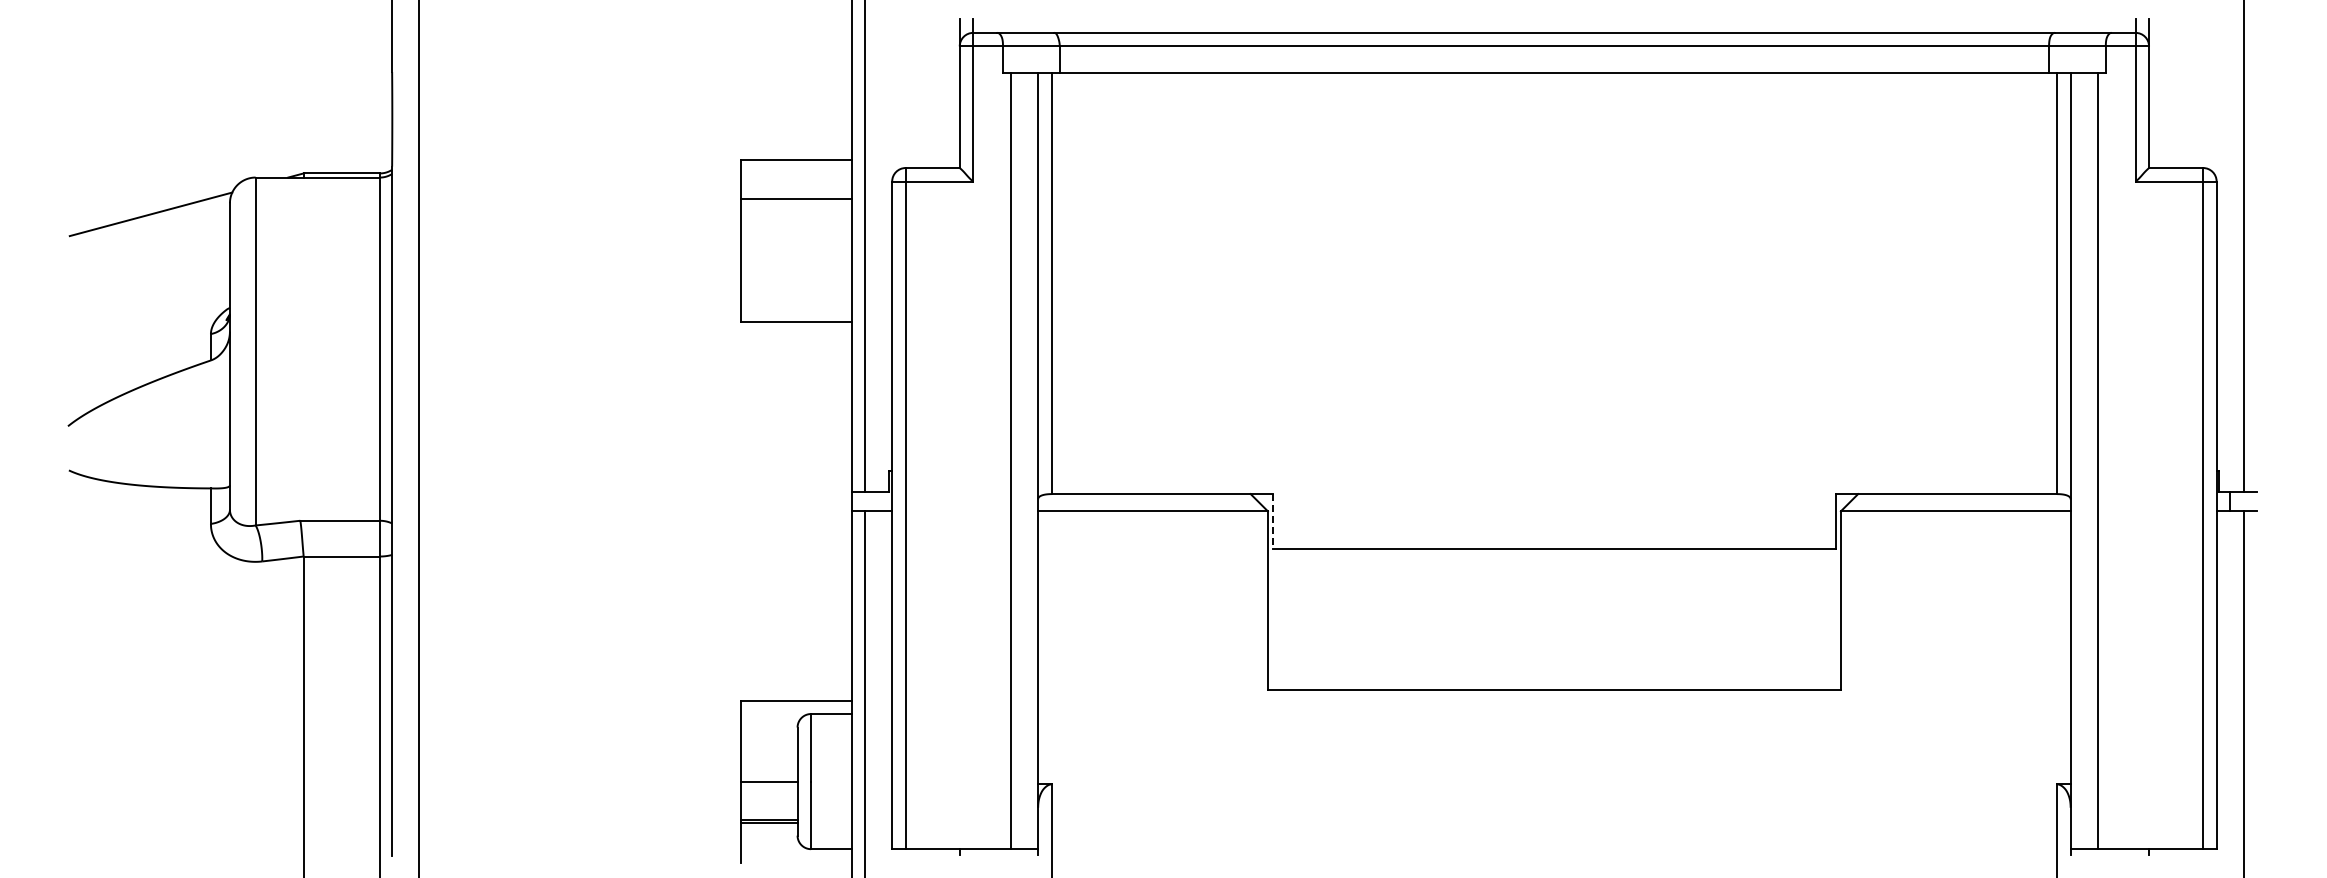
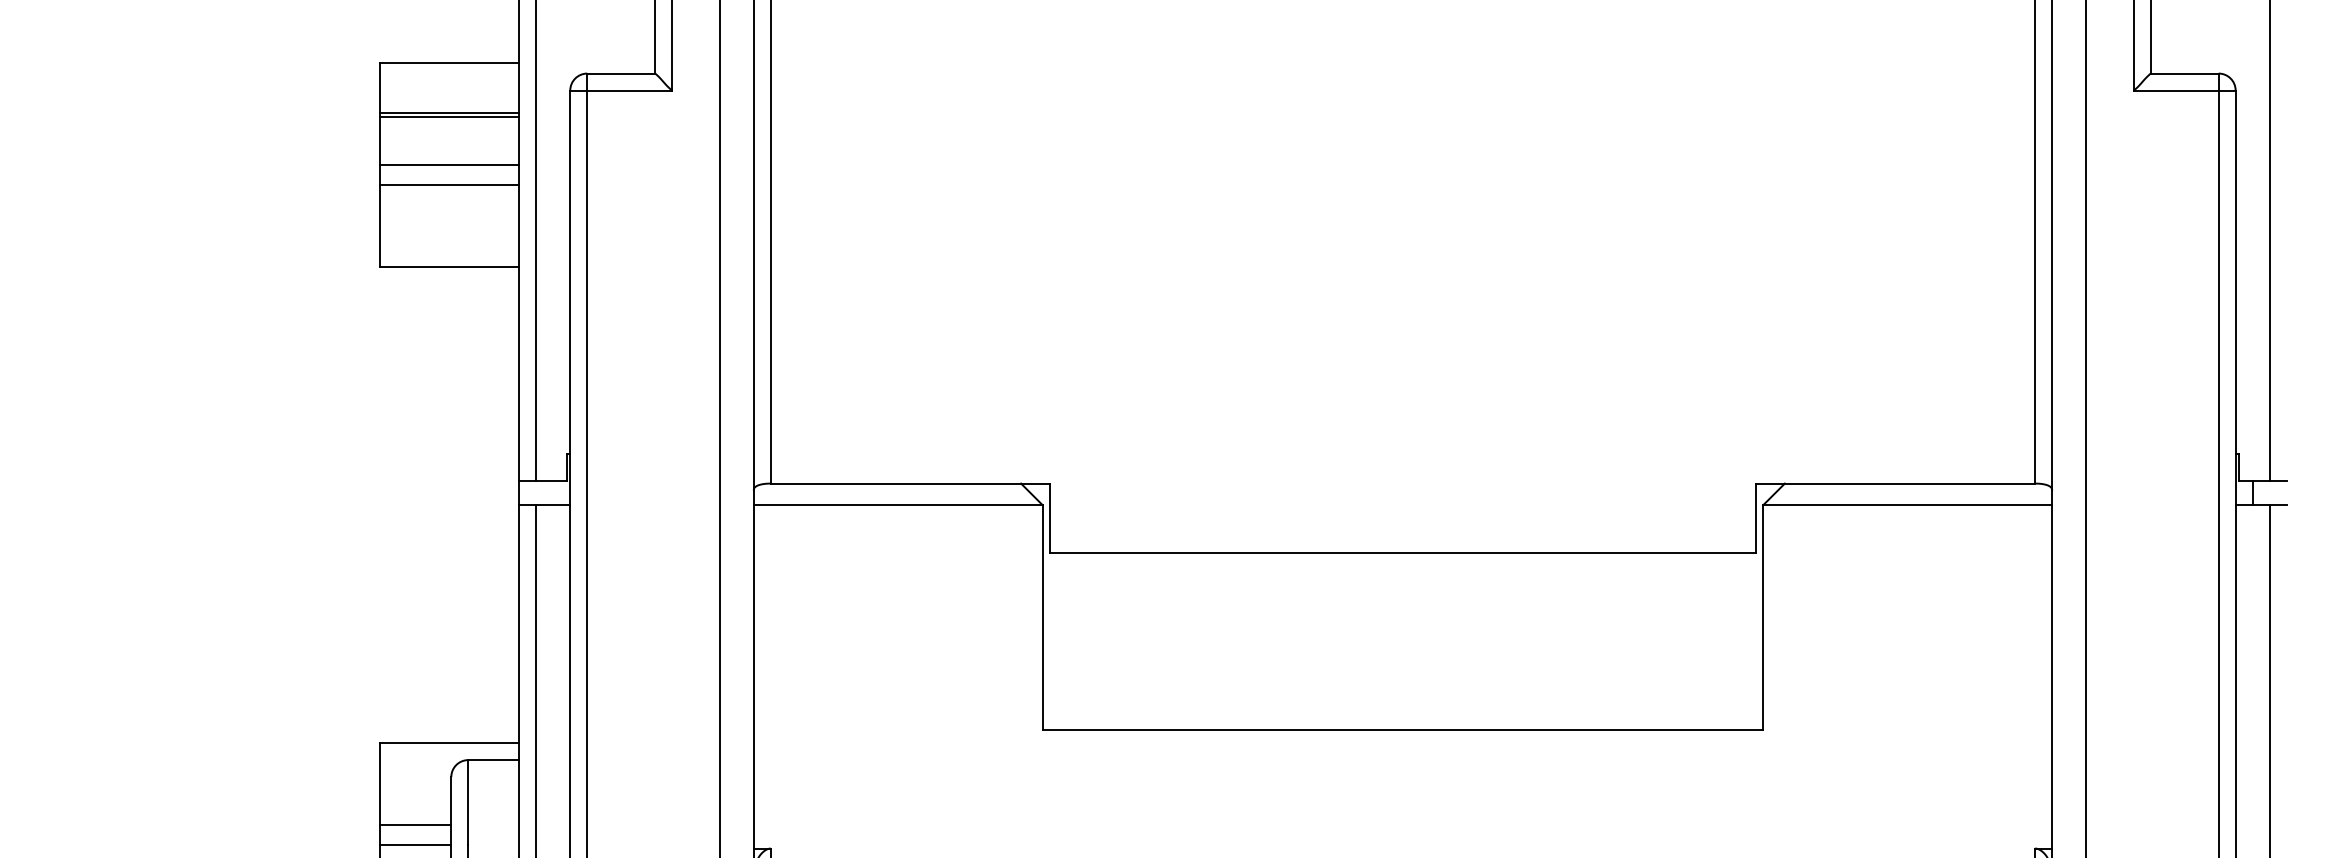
line: (795, 202) -> (448, 116), added
line: (795, 241) -> (448, 165), added
line: (795, 256) -> (448, 184), added
line: (1273, 521) -> (1049, 518), dashed -> solid
line: (768, 765) -> (414, 824), added

